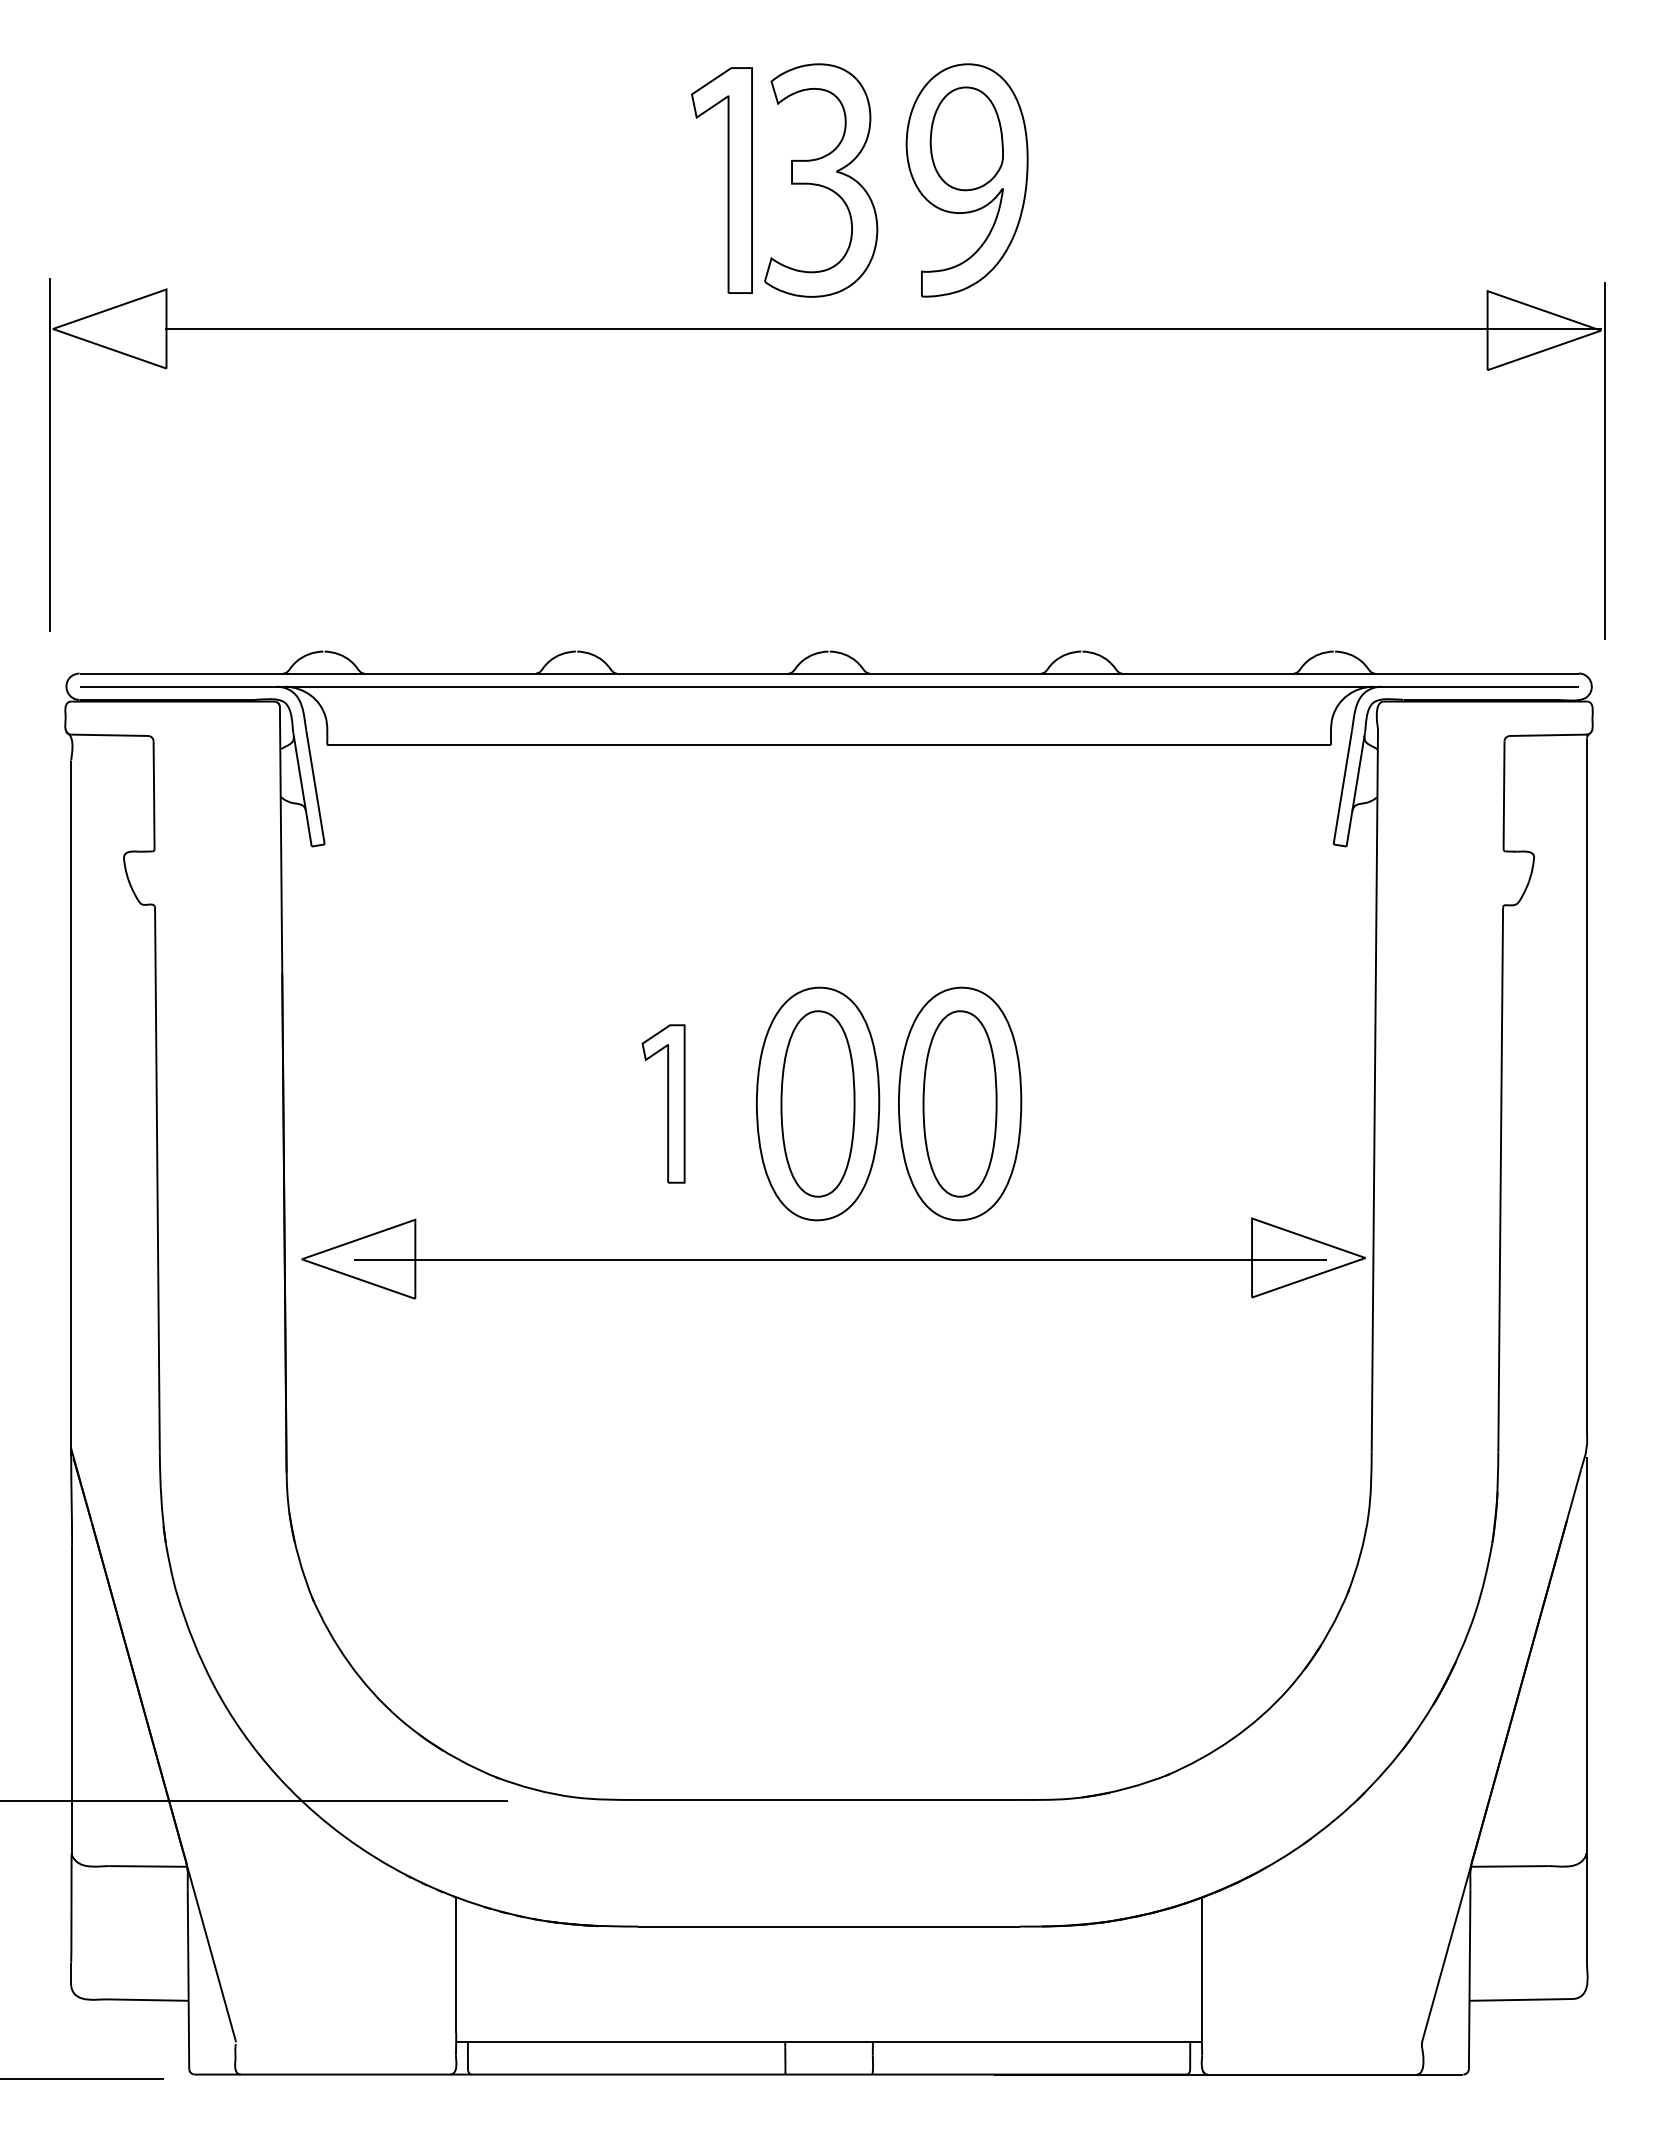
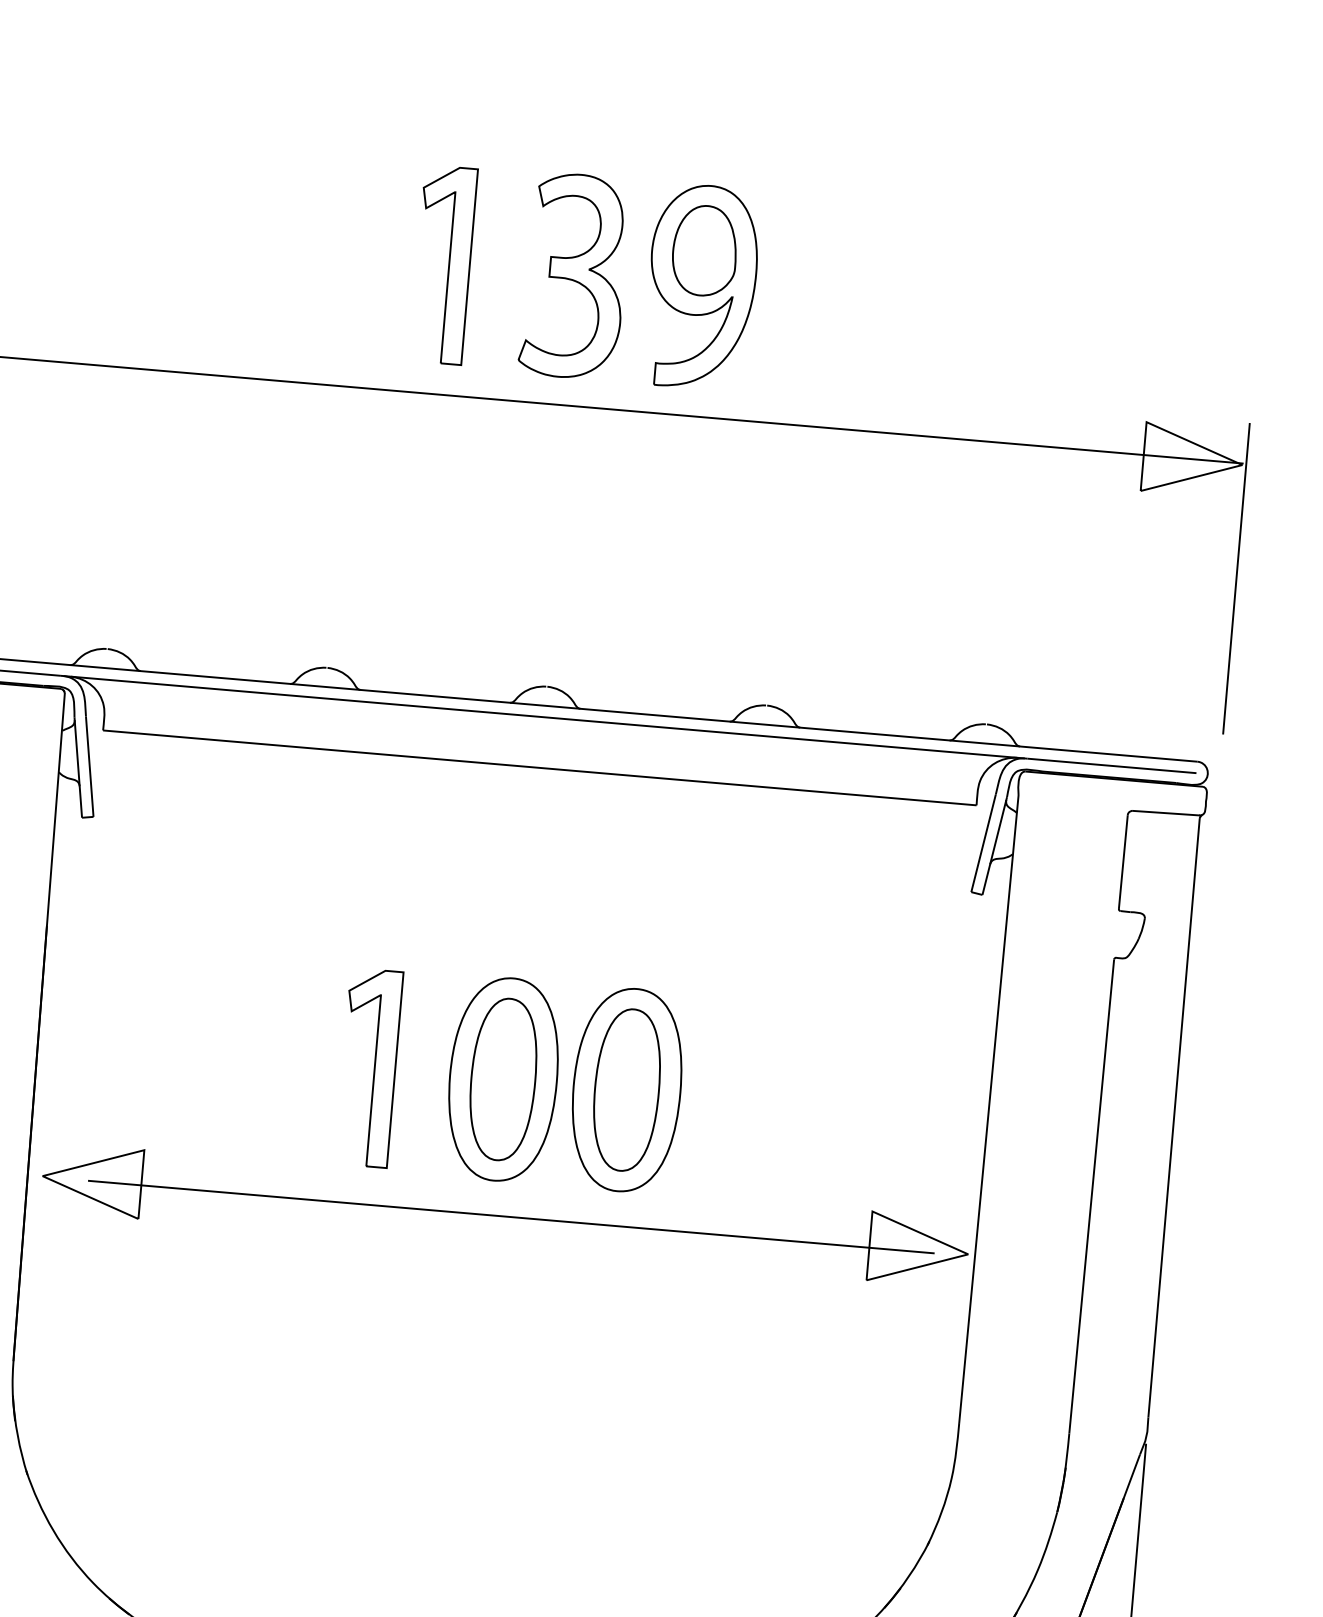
part: (721, 180) -> (443, 264), moved
part: (663, 1103) -> (368, 1067), size x1.43

